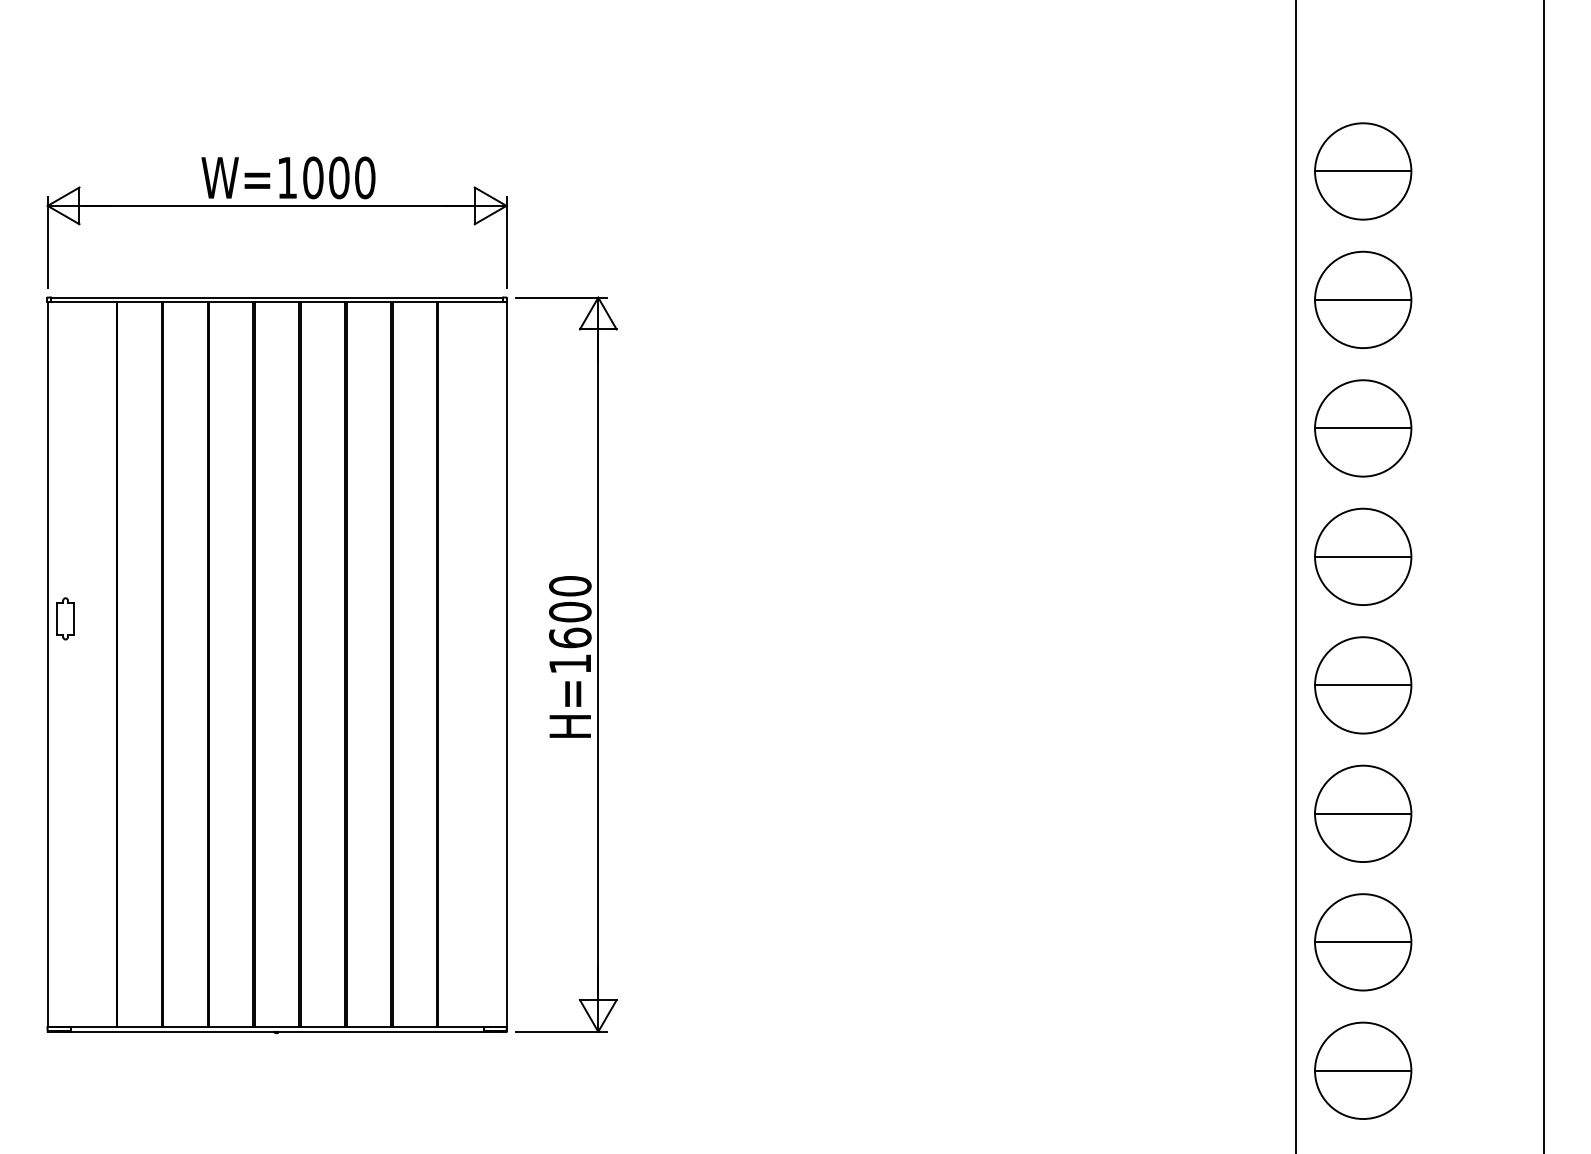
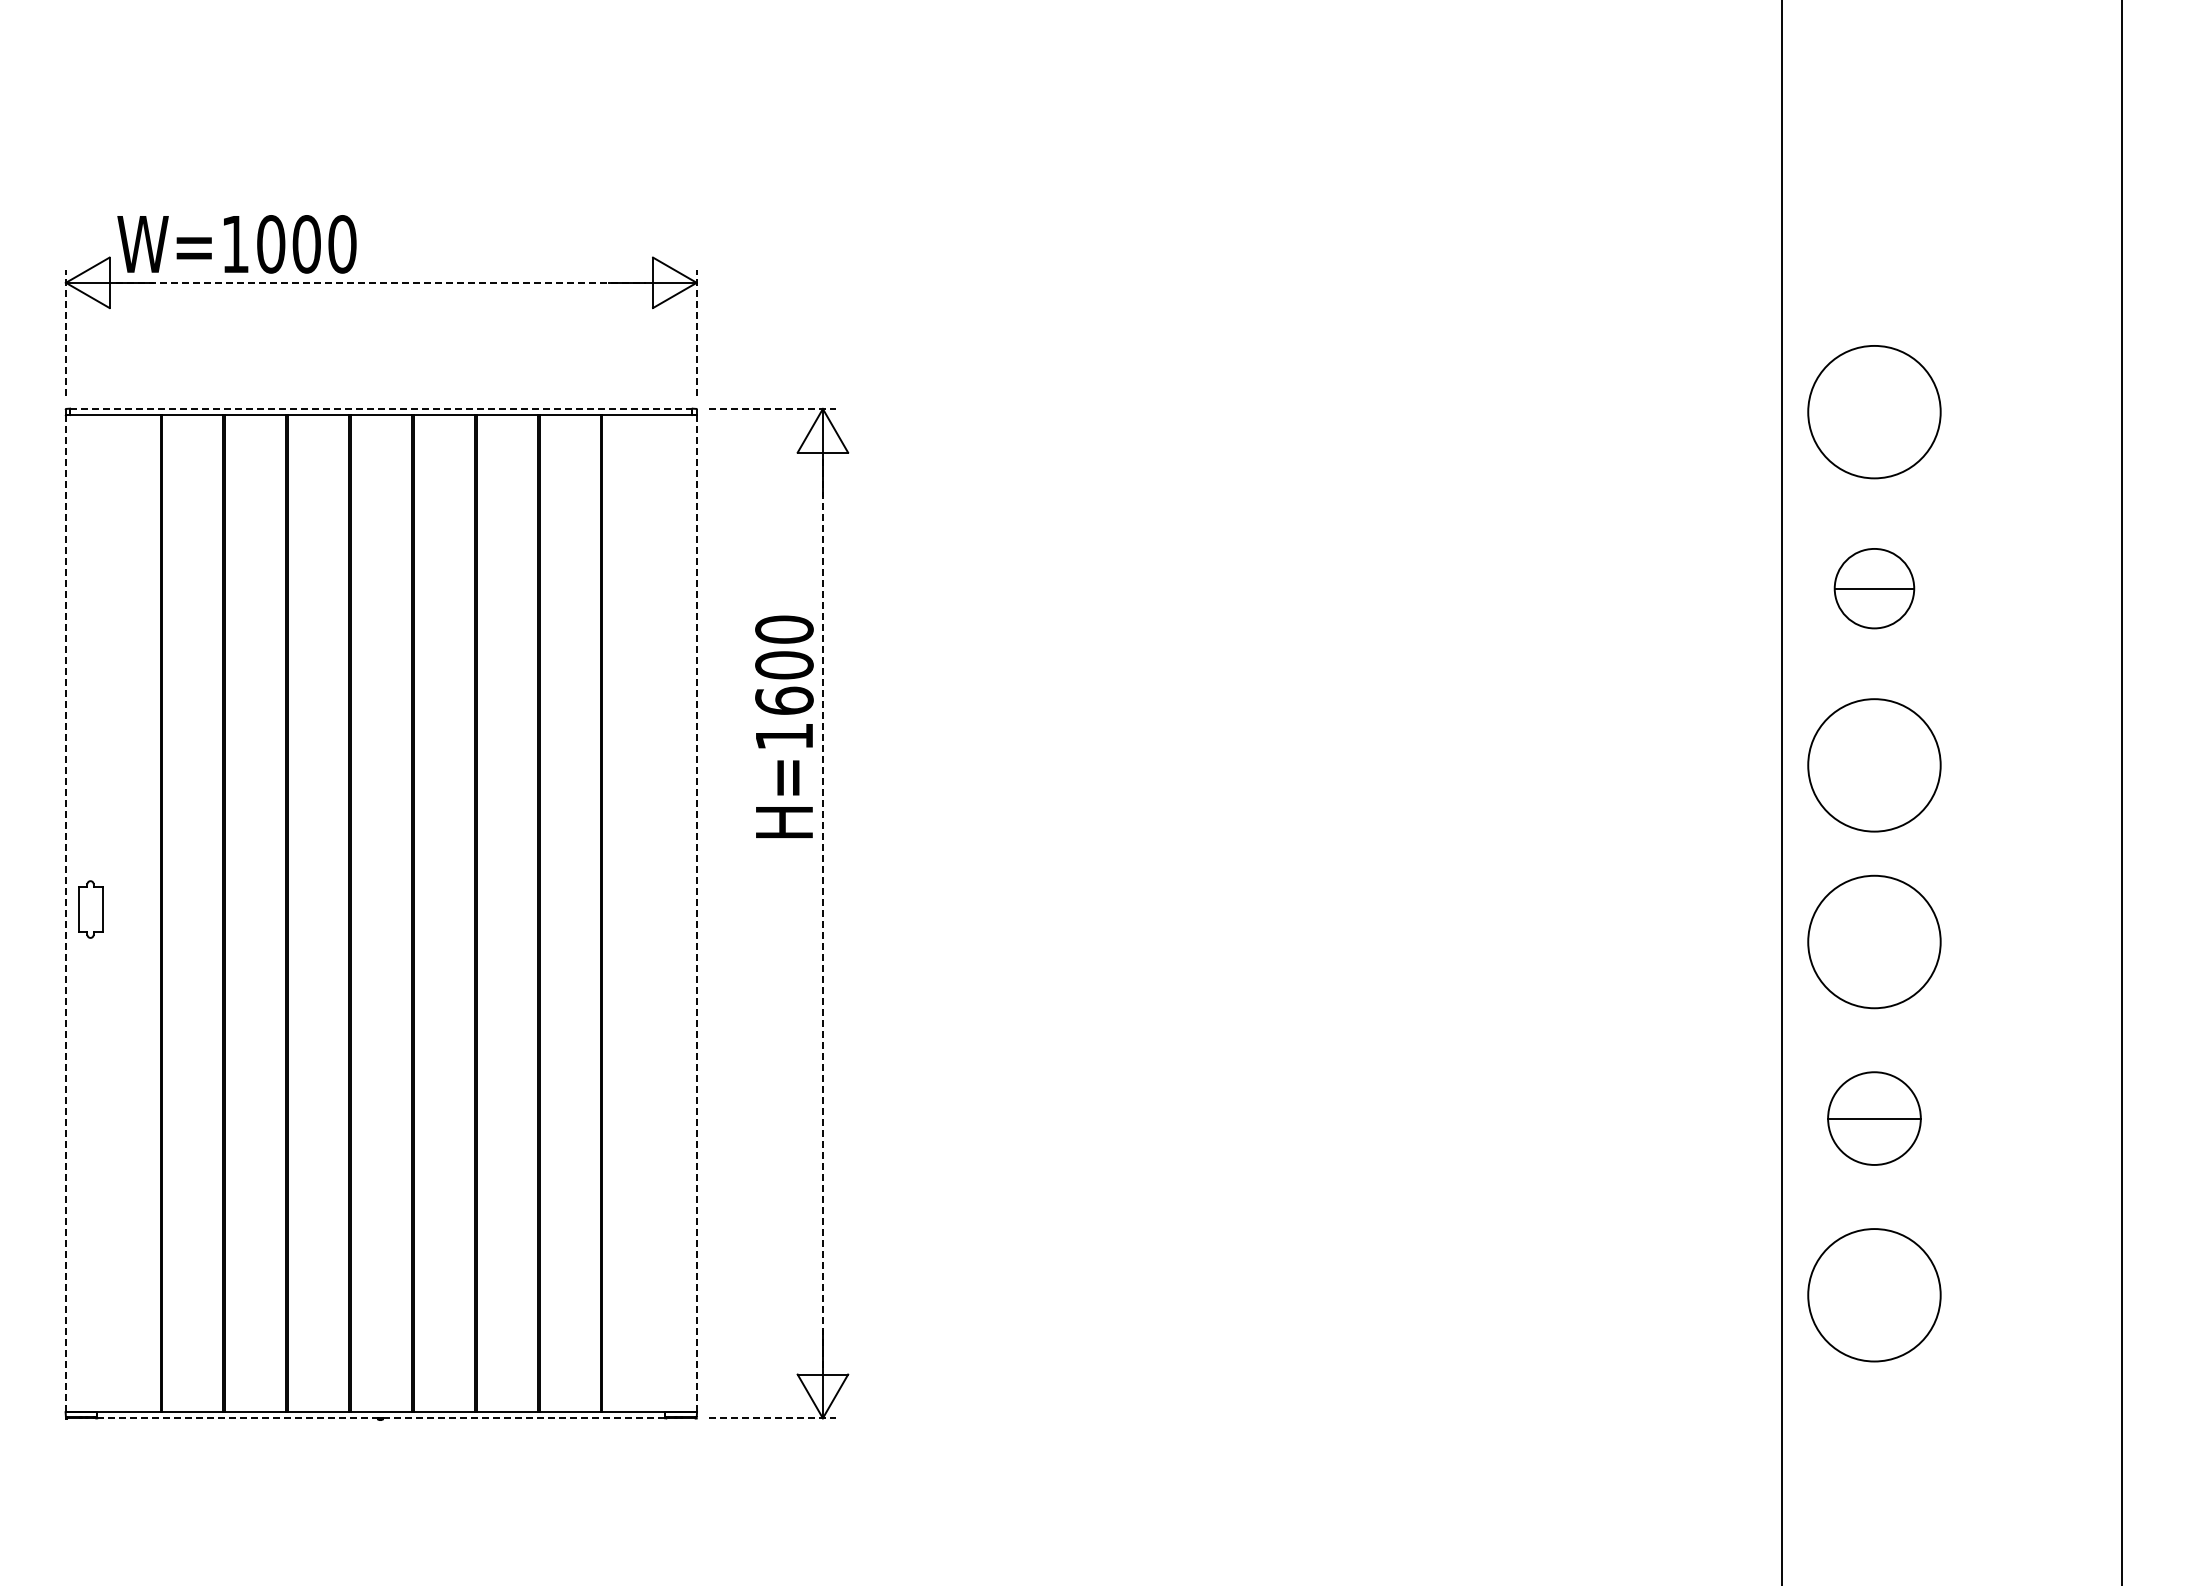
part: (1363, 171) -> (1874, 235), removed
text: (288, 178) -> (236, 244), moved
line: (277, 205) -> (381, 282), solid -> dashed
line: (47, 242) -> (65, 332), solid -> dashed
line: (506, 242) -> (696, 332), solid -> dashed
line: (277, 297) -> (381, 408), solid -> dashed
line: (561, 297) -> (772, 408), solid -> dashed
line: (1363, 300) -> (1874, 412), removed
part: (1363, 428) -> (1874, 588), size x0.6
line: (1363, 556) -> (1874, 765), removed
part: (65, 618) -> (90, 909), moved
text: (570, 656) -> (784, 726), moved
line: (47, 665) -> (65, 914), solid -> dashed
line: (598, 665) -> (822, 914), solid -> dashed
line: (506, 666) -> (696, 916), solid -> dashed
line: (1363, 685) -> (1874, 942), removed
part: (1363, 813) -> (1874, 1118), size x0.7
line: (1363, 942) -> (1874, 1295), removed
line: (277, 1031) -> (381, 1418), solid -> dashed
line: (561, 1031) -> (772, 1418), solid -> dashed
part: (1363, 1070) -> (1874, 1471), removed

